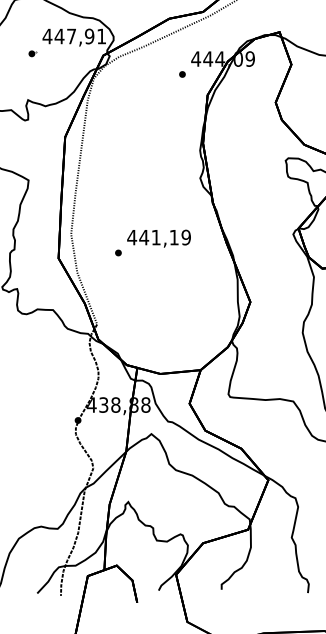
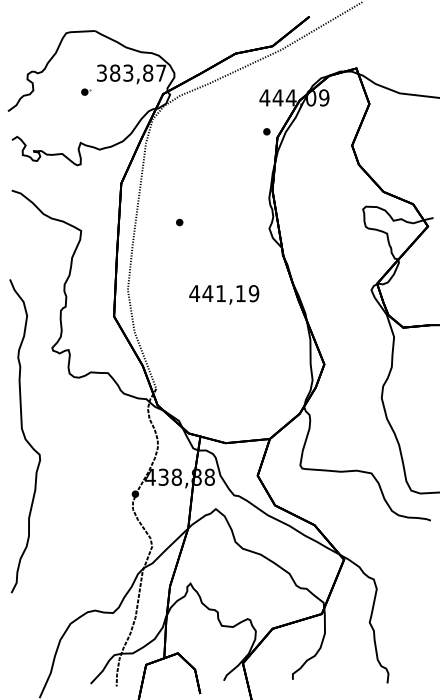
text: (74, 35) -> (131, 72), 447,91 -> 383,87
part: (182, 74) -> (266, 131), moved
part: (118, 252) -> (179, 222), moved

